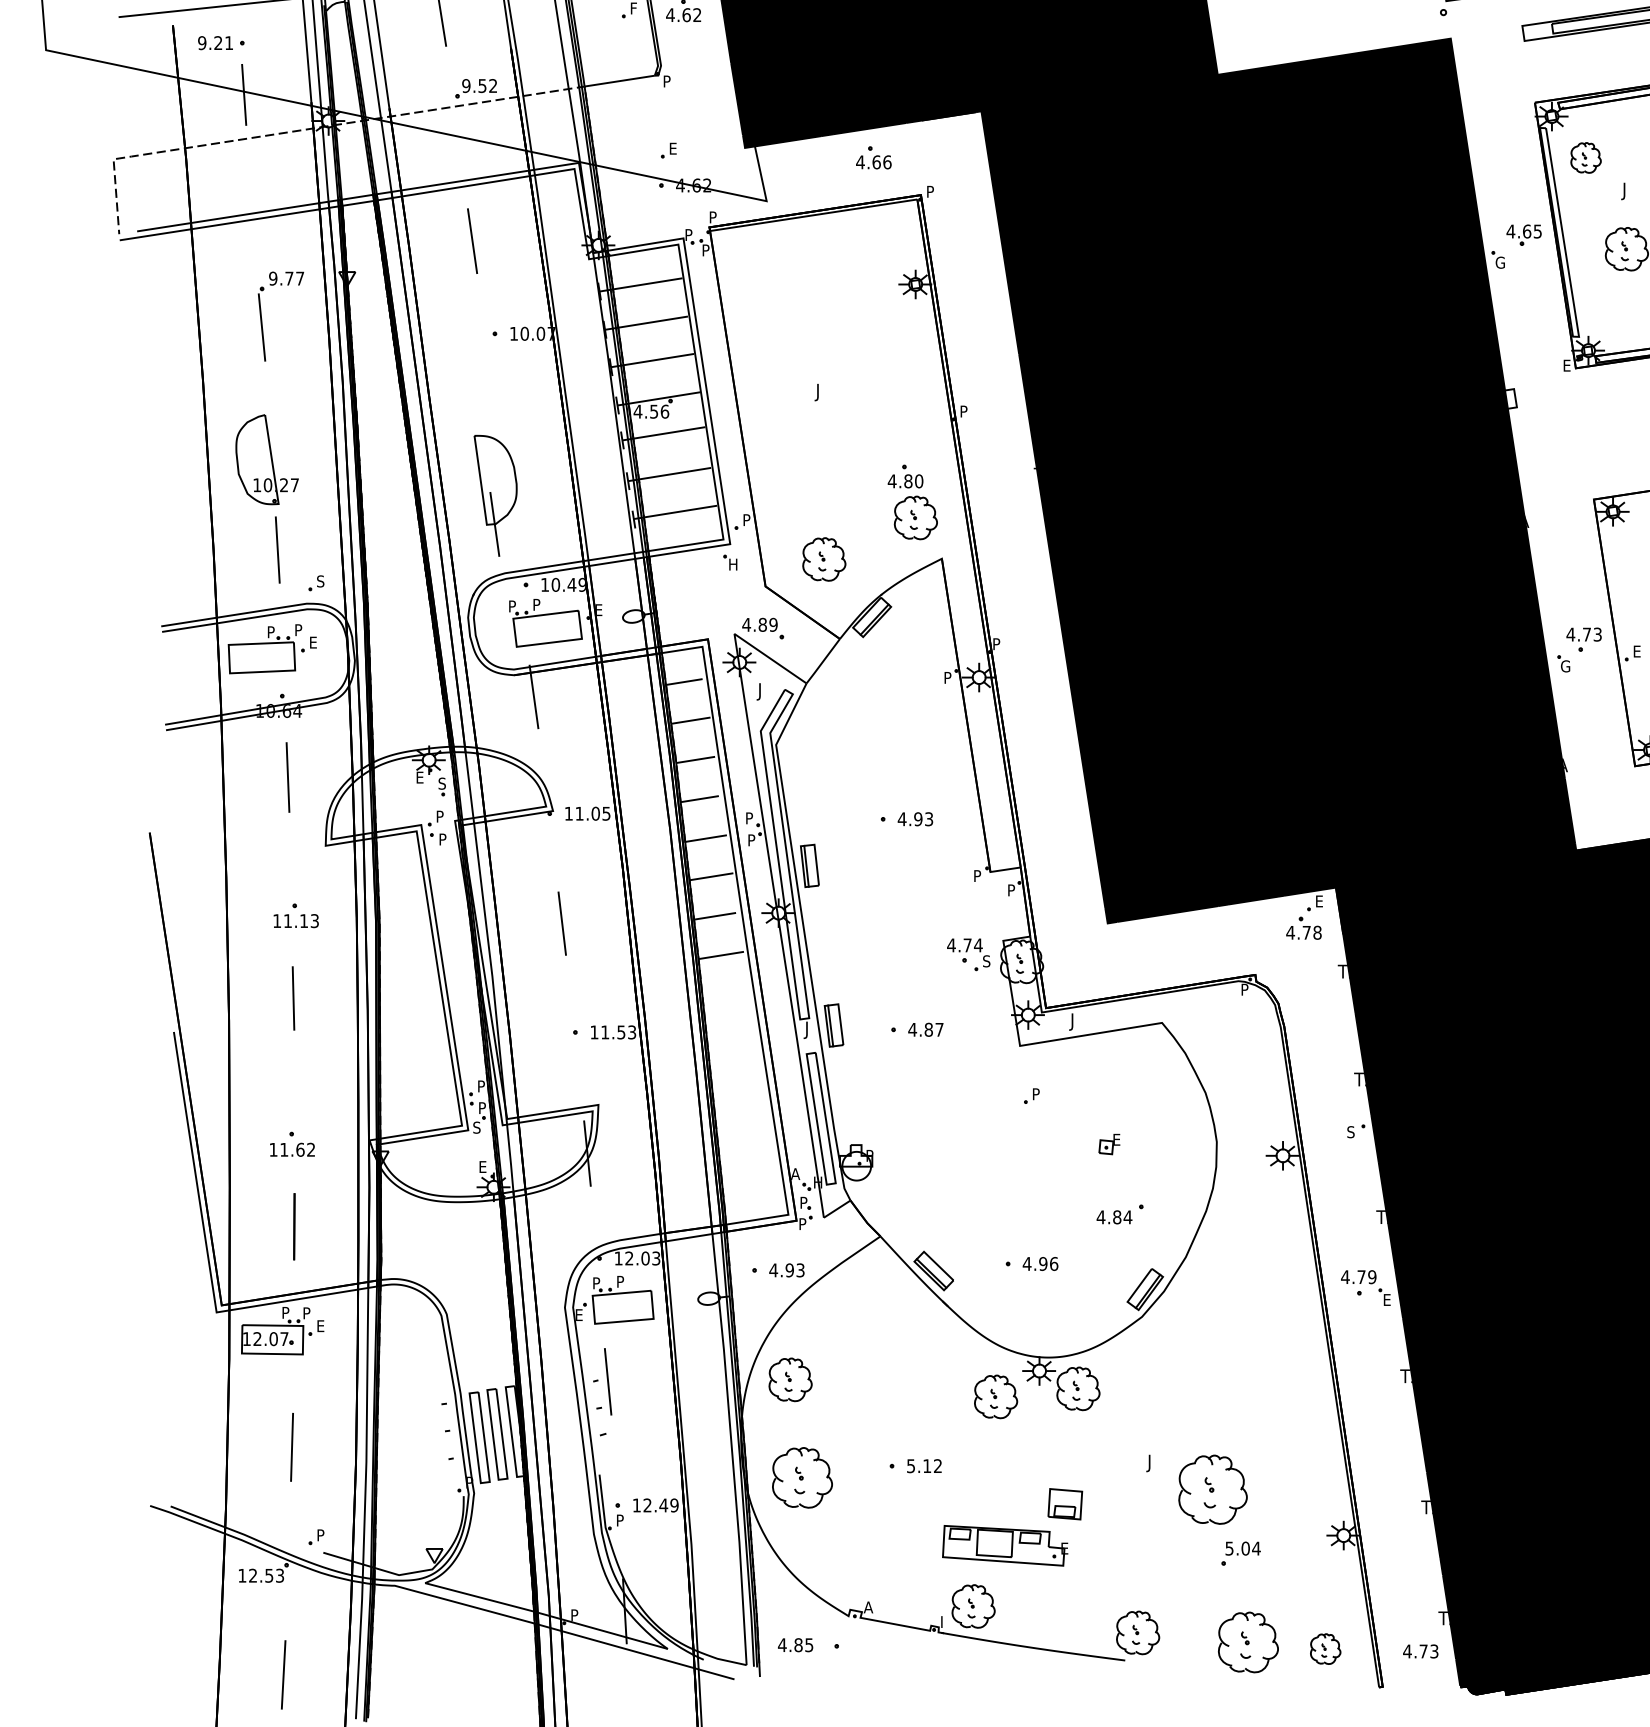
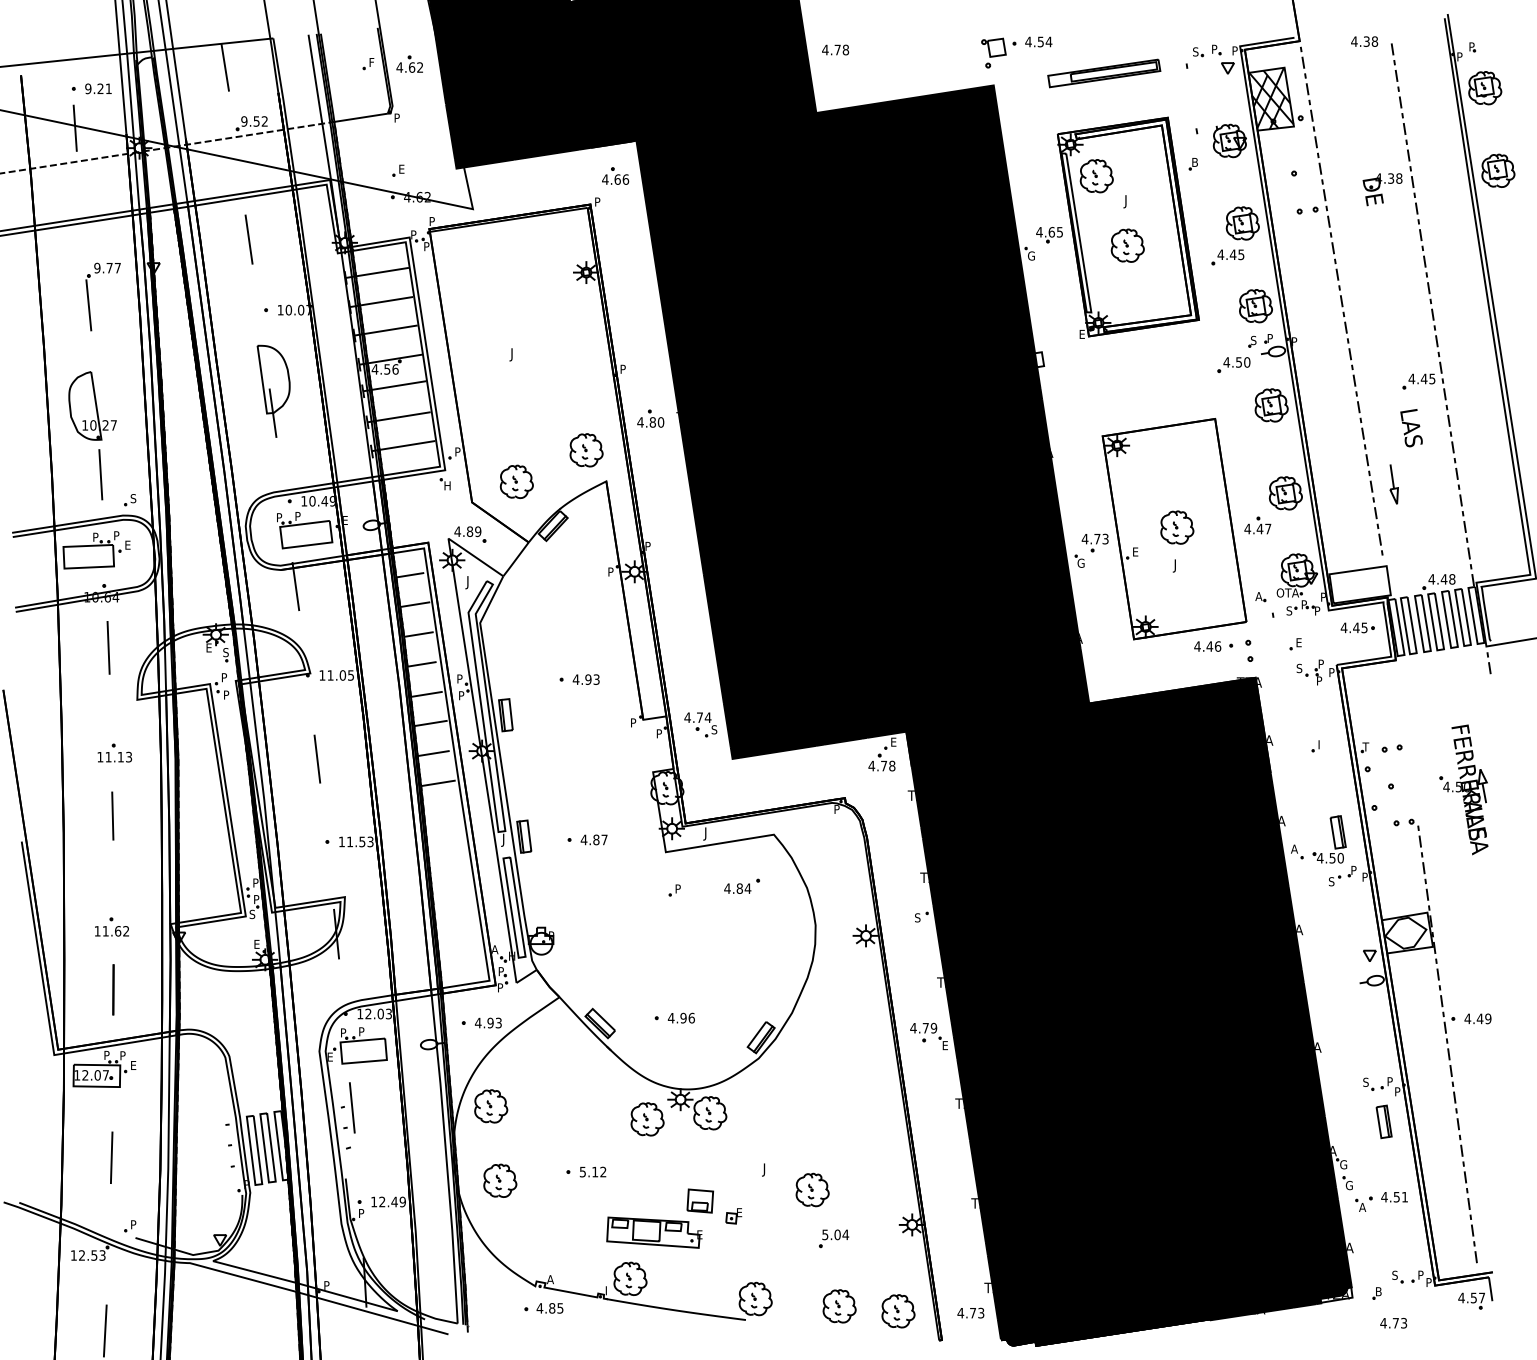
text: (215, 42) -> (98, 88), moved
part: (873, 156) -> (615, 175), moved
part: (1585, 158) -> (1096, 176), size x1.43
part: (905, 476) -> (650, 418), moved
part: (495, 494) -> (273, 390), moved
part: (968, 954) -> (700, 724), moved
part: (1108, 1144) -> (733, 1216), moved
part: (1119, 1213) -> (741, 885), moved
part: (802, 1477) -> (500, 1180), size x0.71
part: (1212, 1489) -> (812, 1189), size x0.62
part: (1248, 1642) -> (839, 1306), size x0.71
text: (794, 1645) -> (549, 1308), moved
part: (1325, 1649) -> (898, 1311), size x1.43

